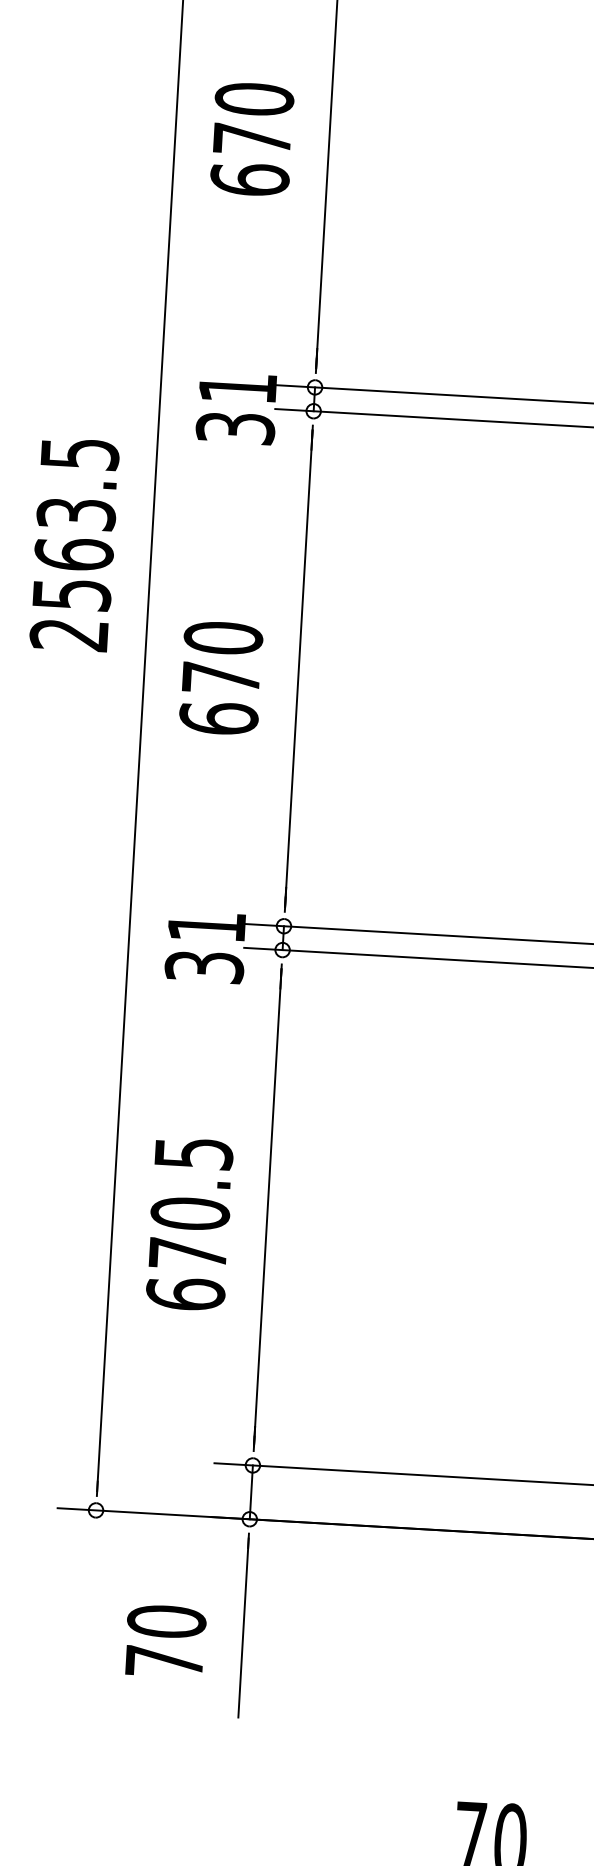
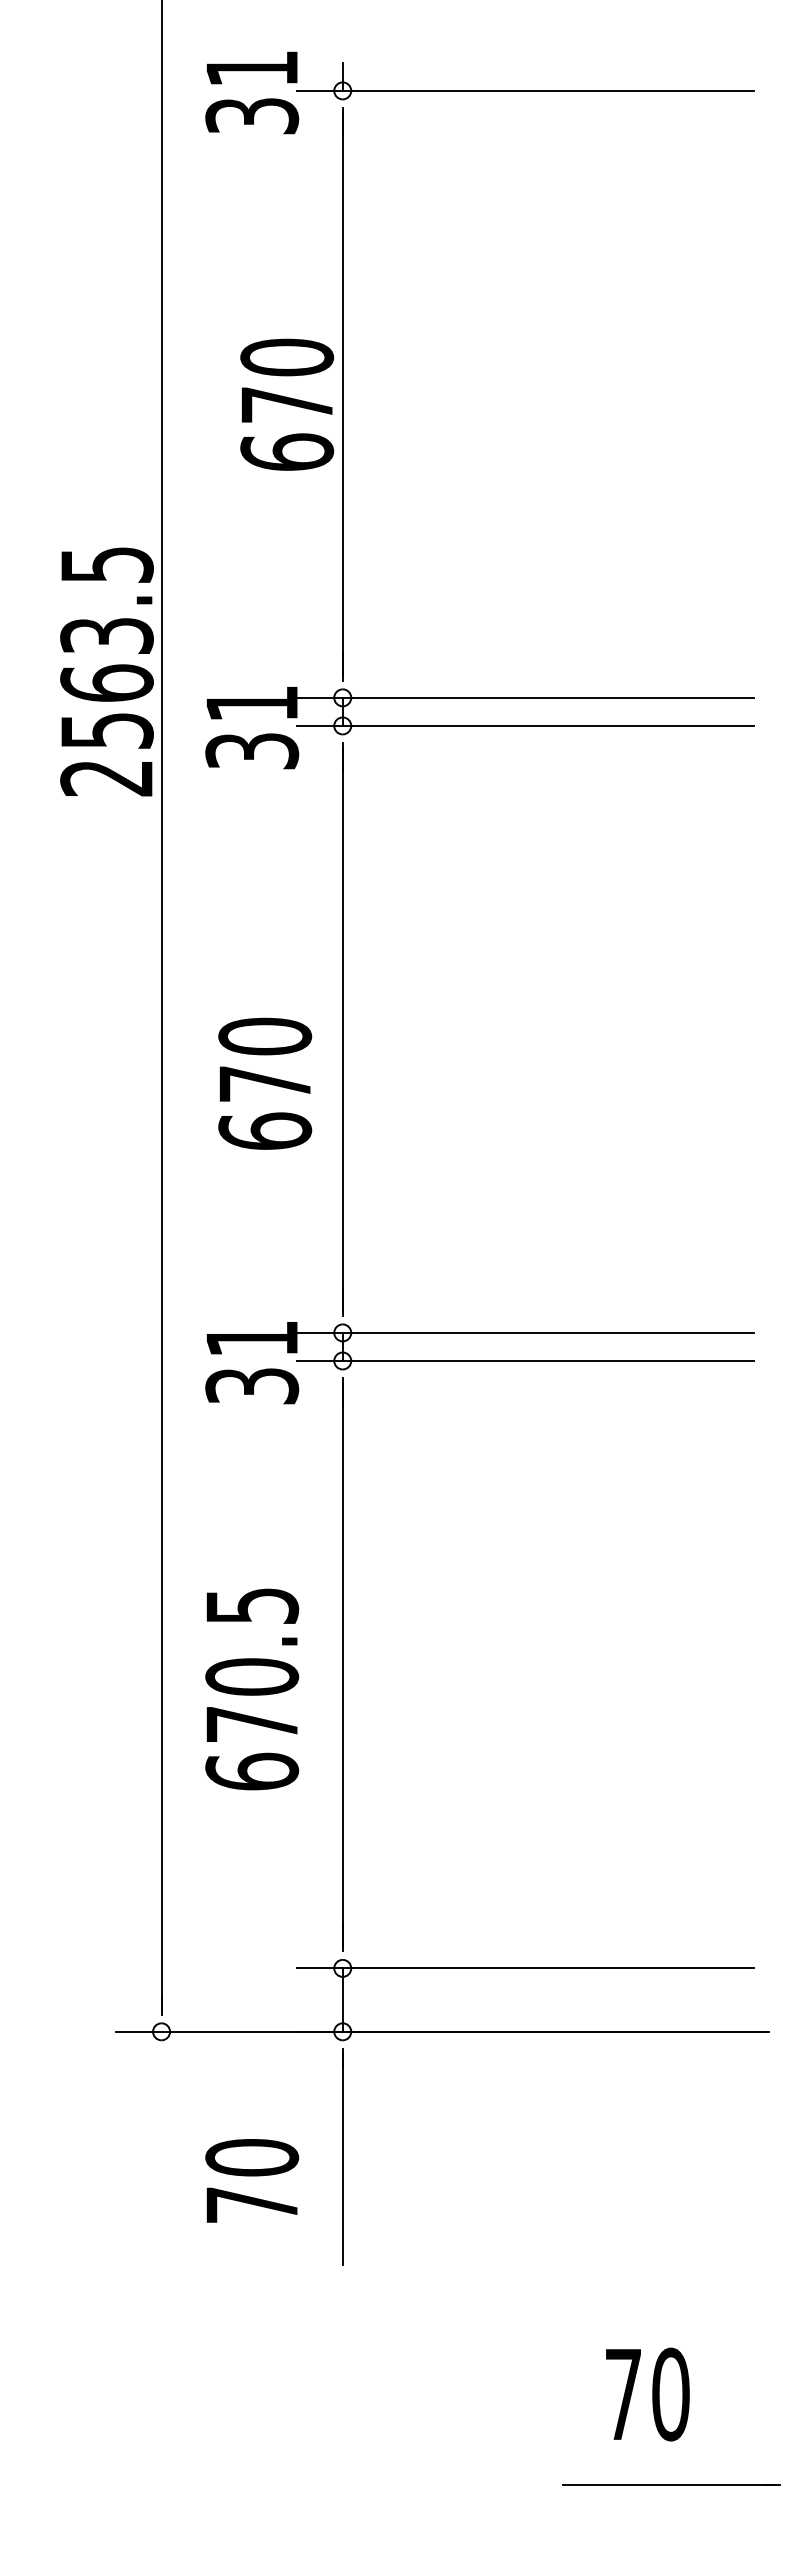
text: (252, 139) -> (287, 404), moved
text: (74, 544) -> (106, 671), moved
text: (221, 677) -> (265, 1083), moved

